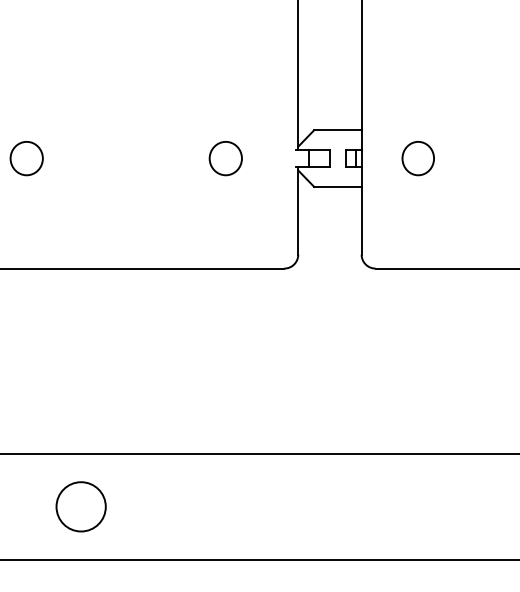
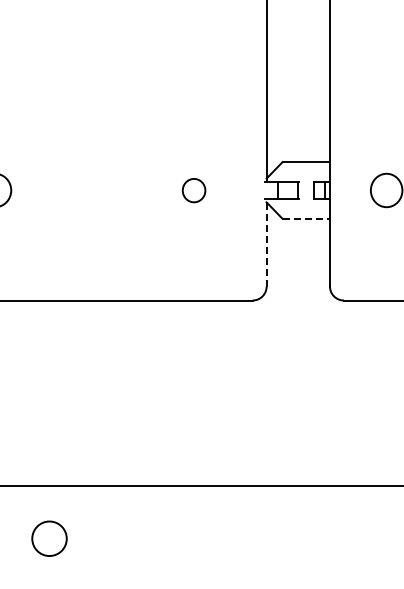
part: (225, 158) -> (193, 190), size x0.7
line: (337, 186) -> (305, 218), solid -> dashed
line: (298, 210) -> (266, 242), solid -> dashed
circle: (80, 506) -> (48, 538), size x0.7

